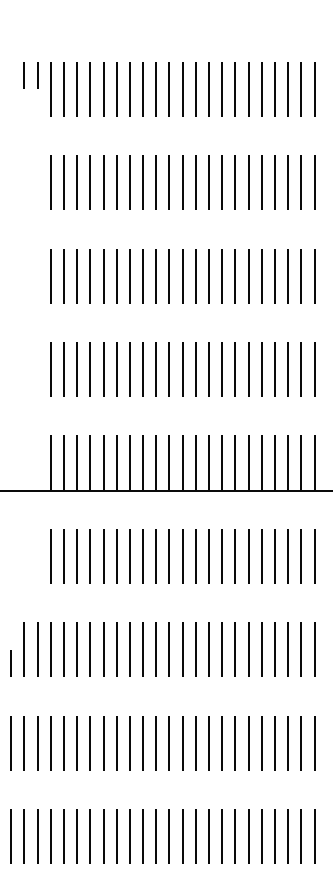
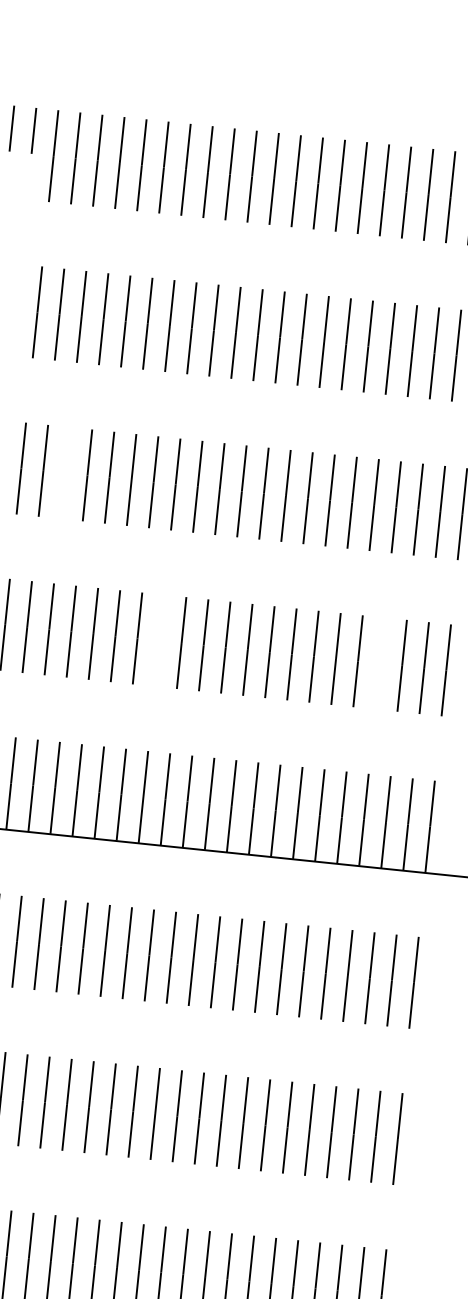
line: (76, 276) -> (64, 473), removed
line: (142, 369) -> (158, 640), removed
line: (274, 369) -> (379, 663), removed

